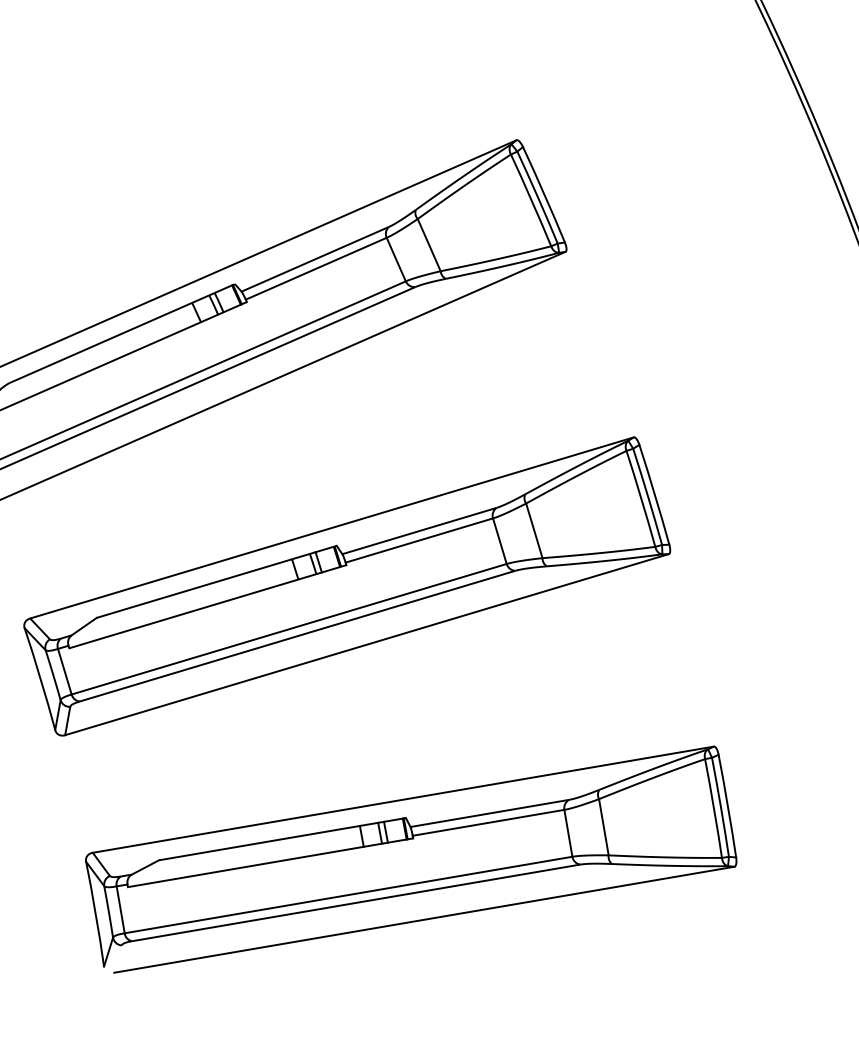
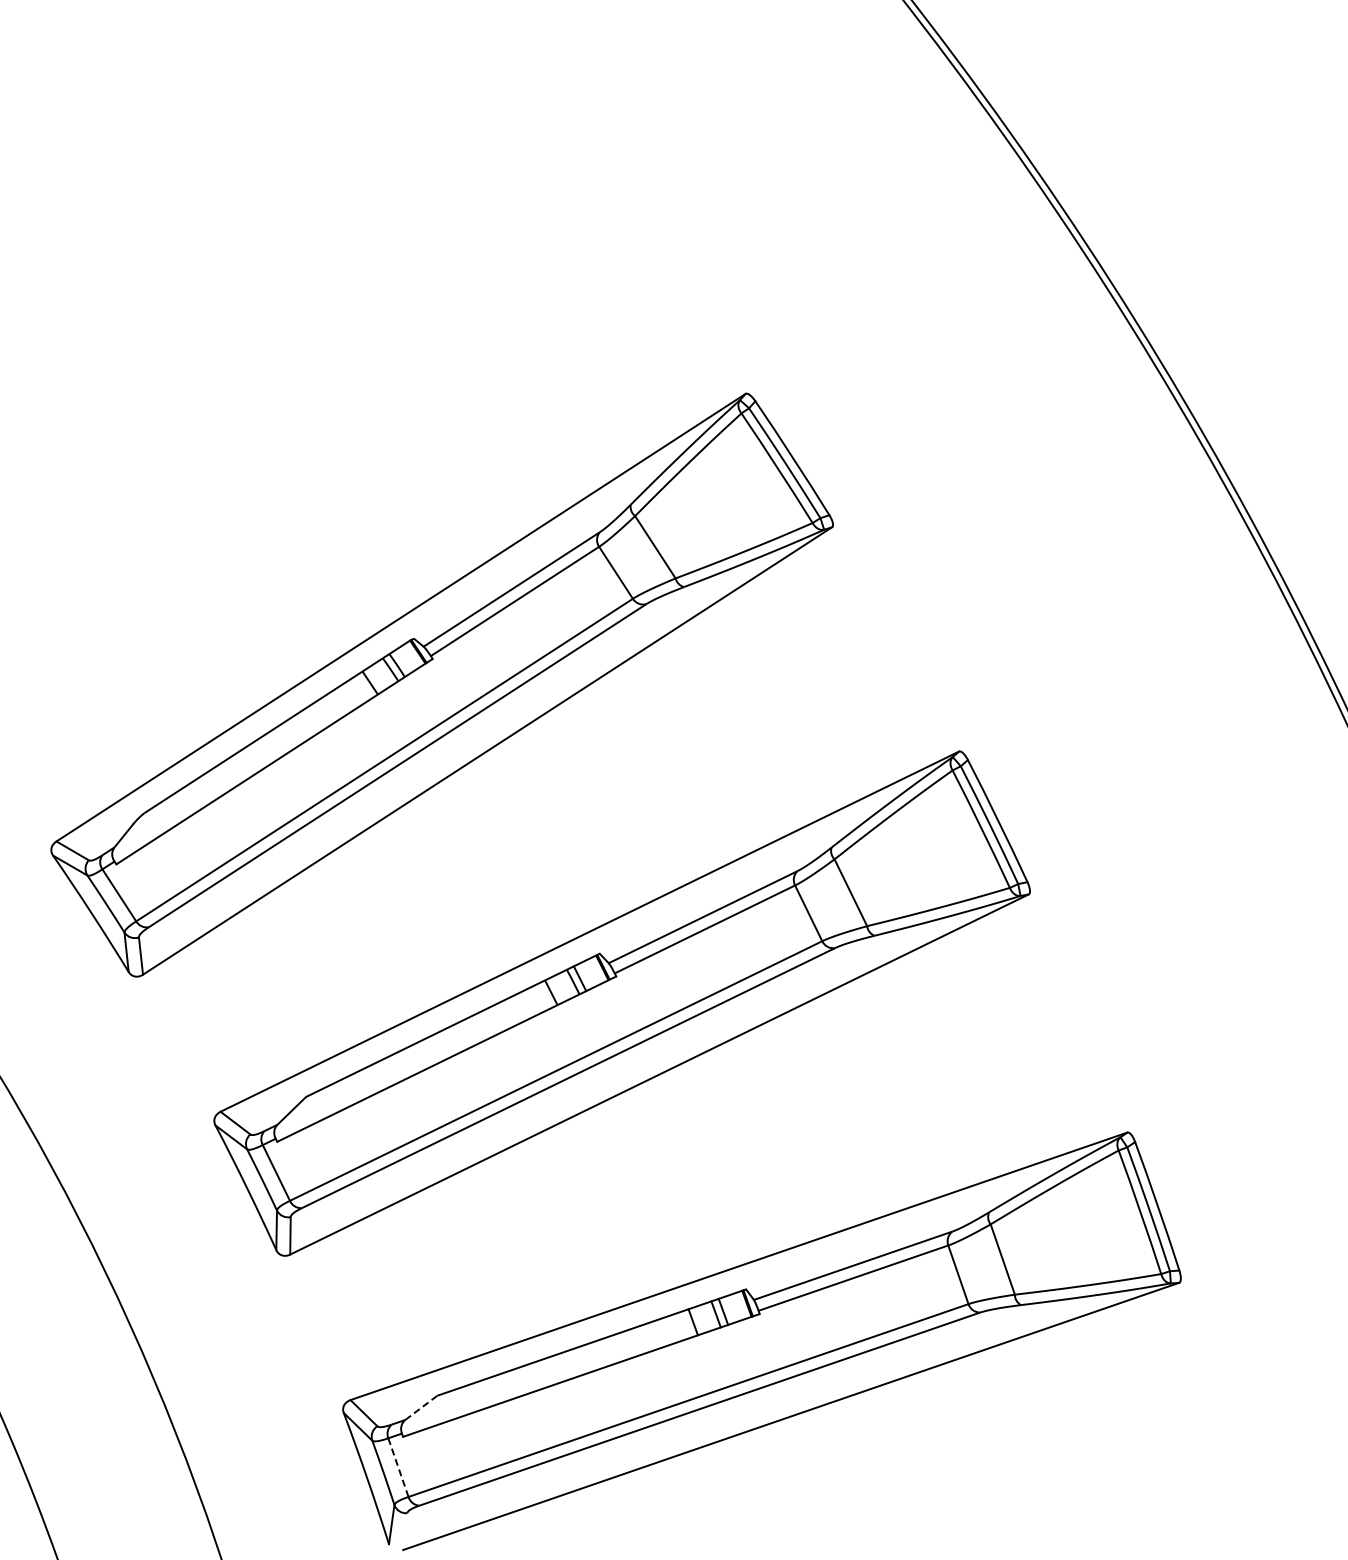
line: (145, 867) -> (421, 1407), solid -> dashed
line: (120, 910) -> (398, 1468), solid -> dashed

